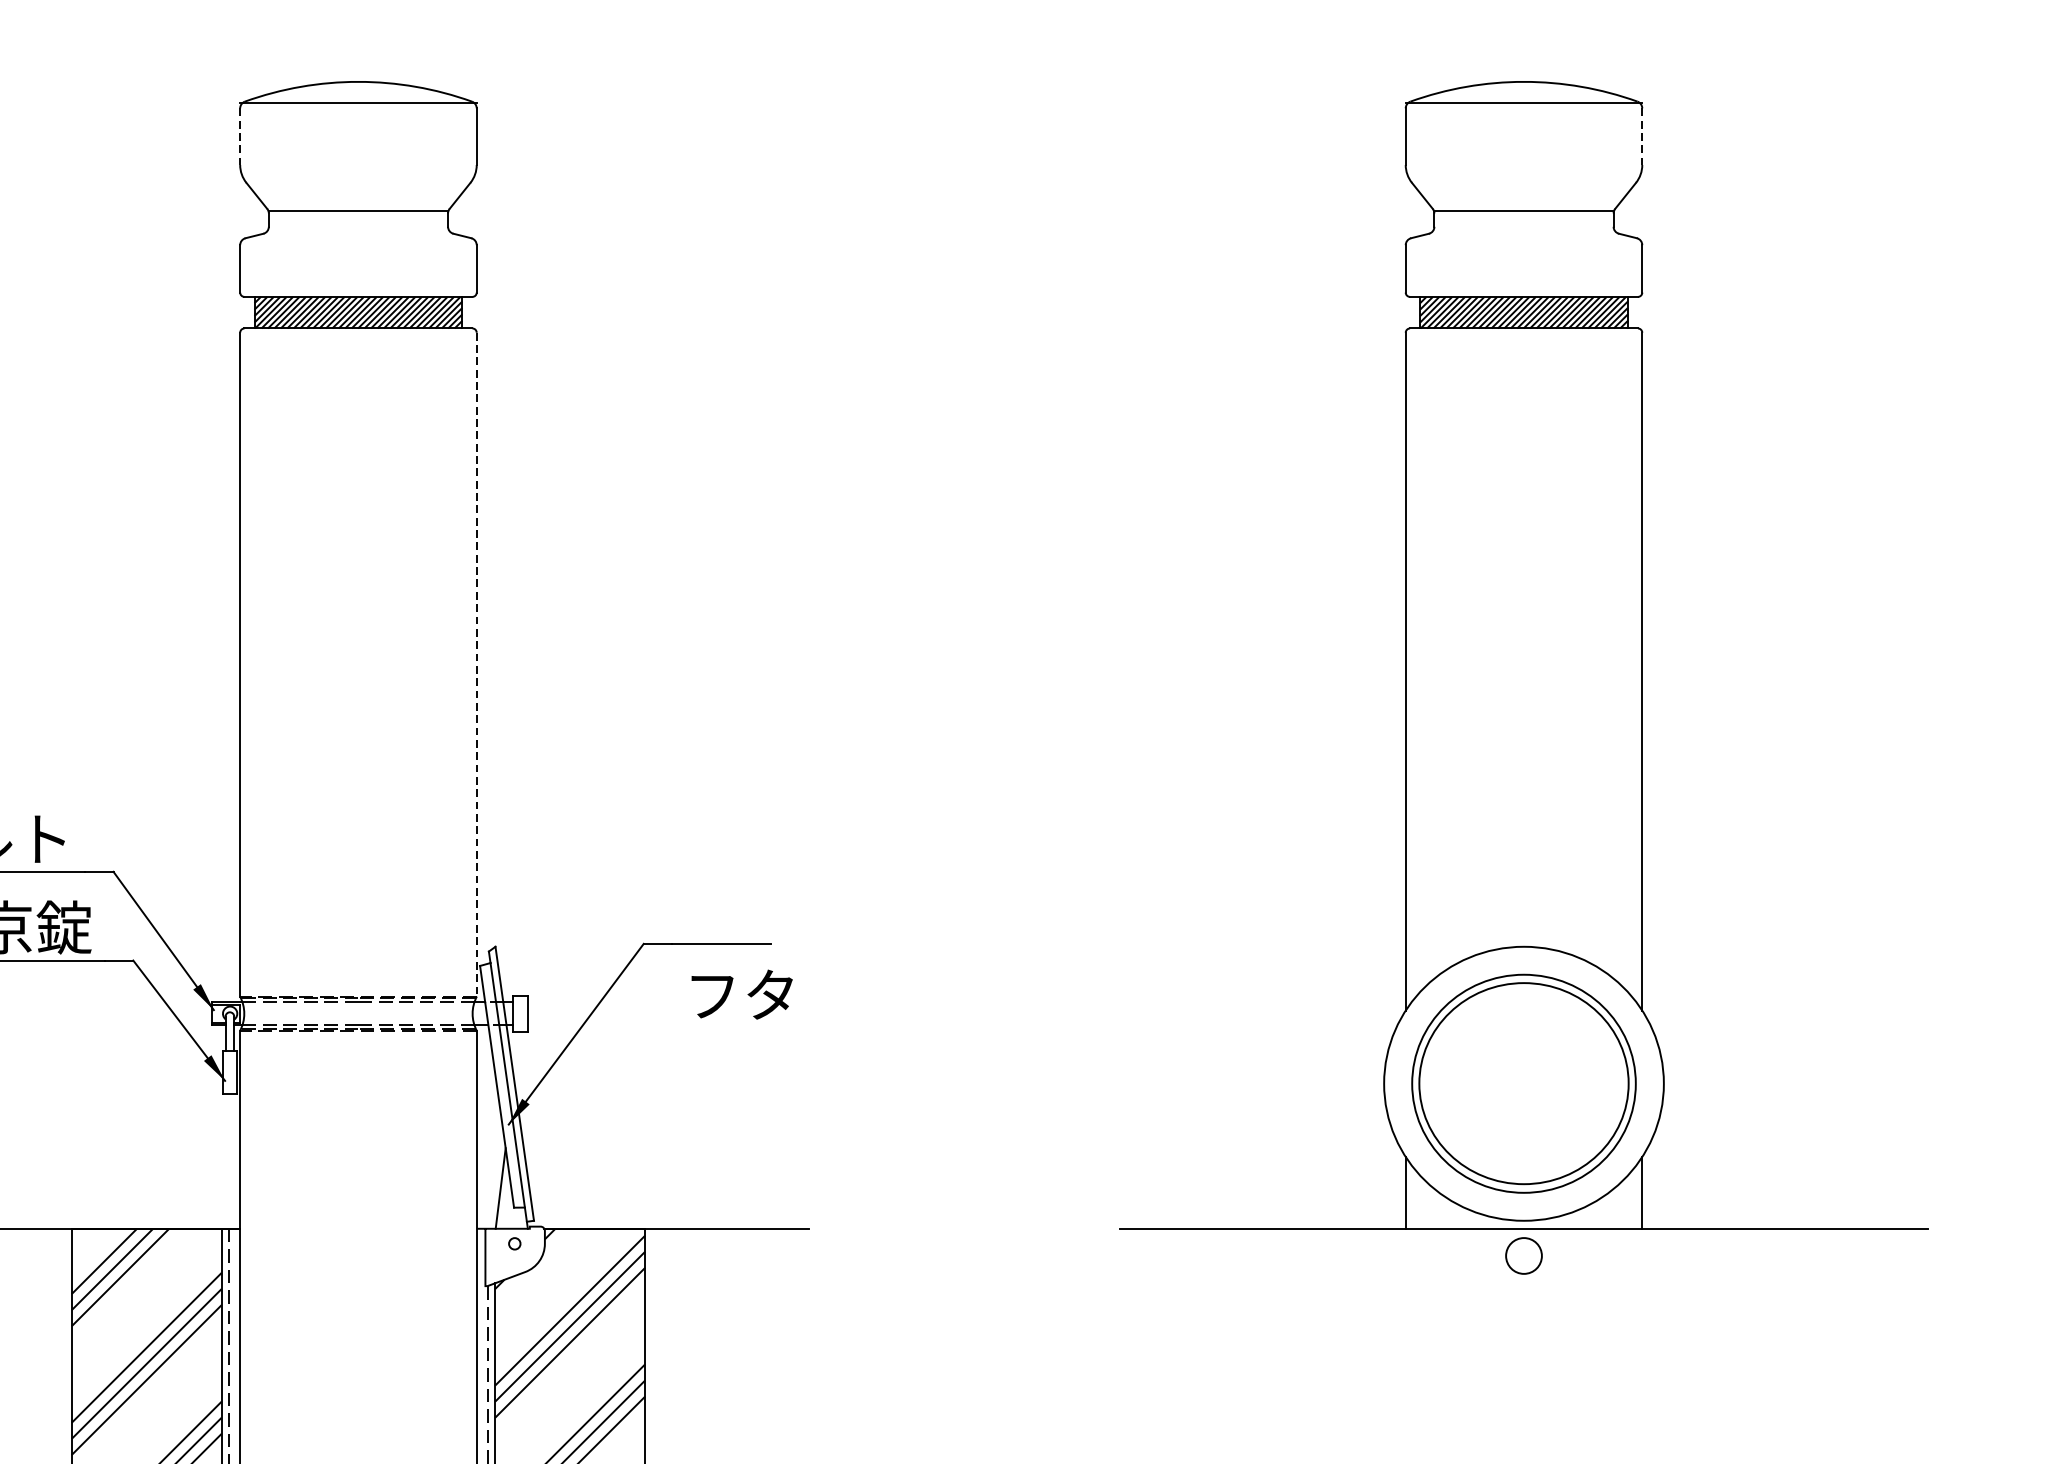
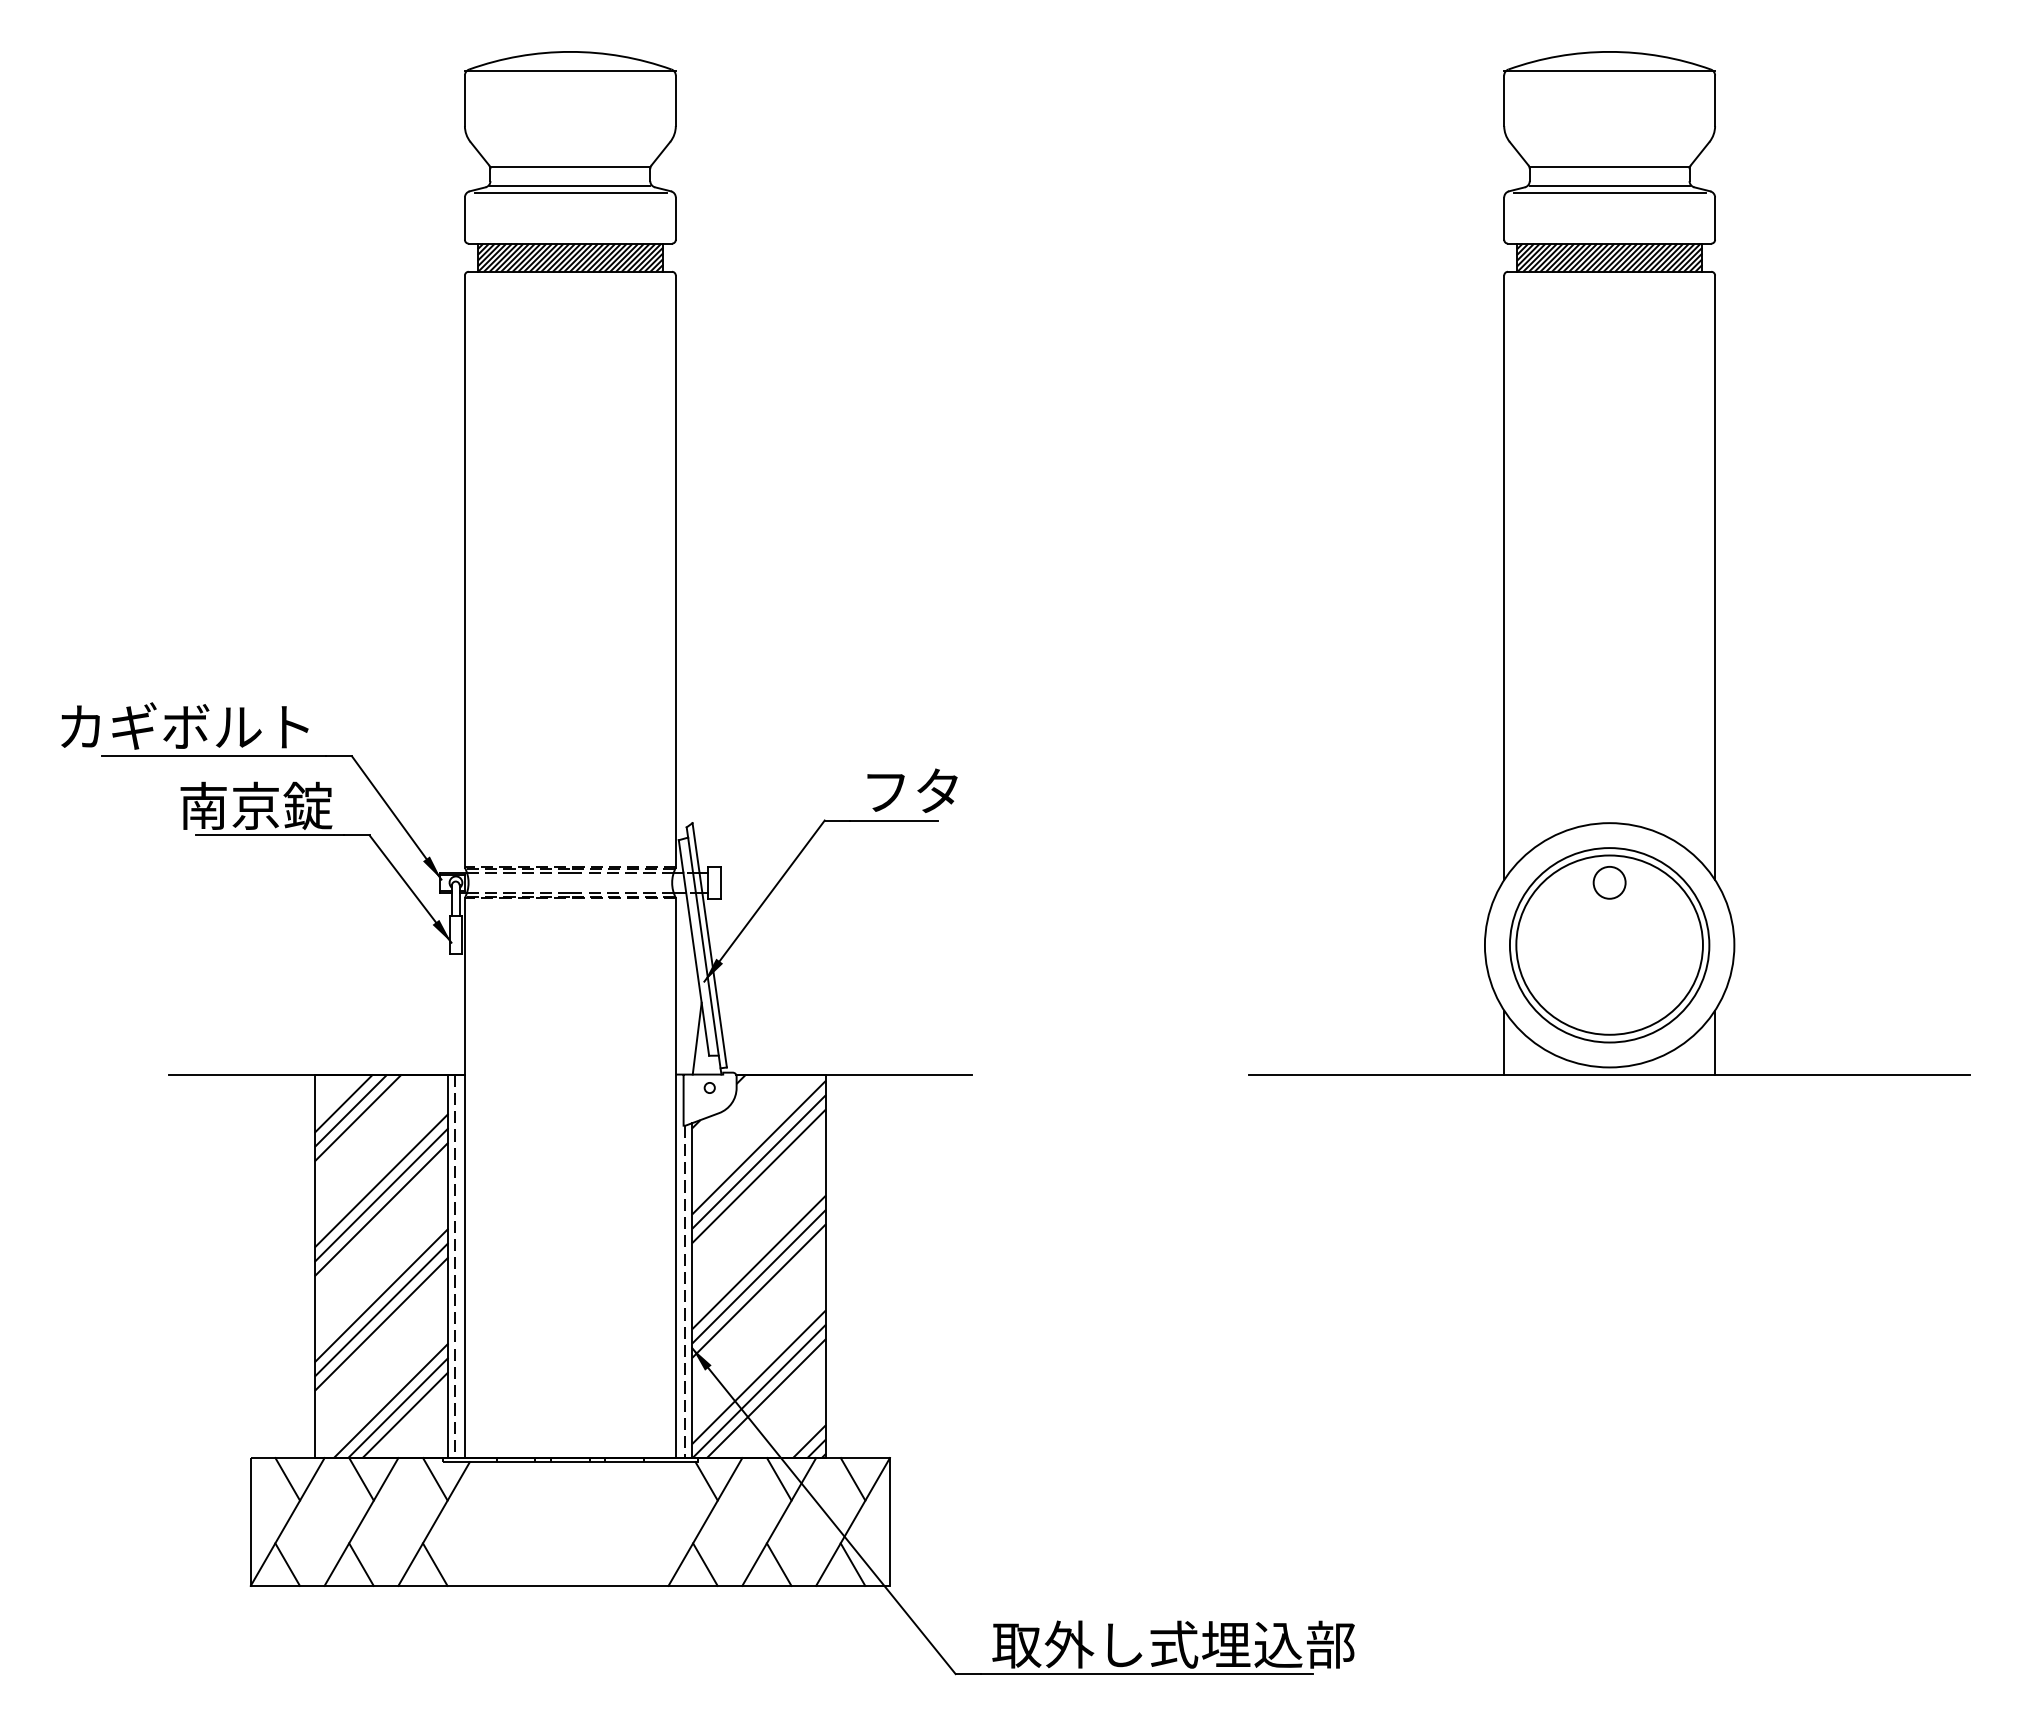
line: (239, 137) -> (464, 101), dashed -> solid
line: (1642, 137) -> (1715, 101), dashed -> solid
line: (358, 232) -> (570, 186), added
line: (1523, 232) -> (1609, 186), added
line: (358, 239) -> (570, 192), added
line: (1523, 239) -> (1609, 192), added
line: (476, 665) -> (675, 572), dashed -> solid
text: (742, 994) -> (912, 790), moved
circle: (1523, 1255) -> (1609, 882), moved

